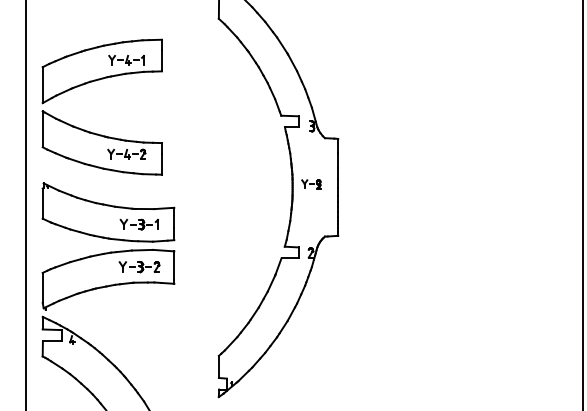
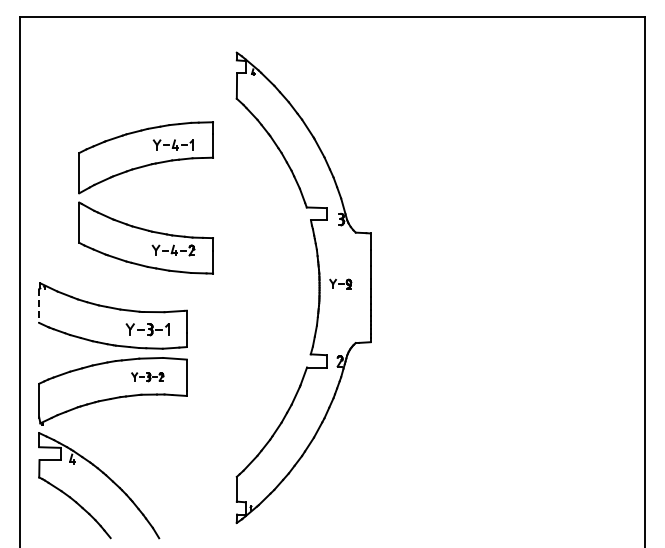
part: (93, 81) -> (136, 169), moved
line: (42, 204) -> (39, 306), solid -> dashed
part: (139, 266) -> (147, 376), size x0.7

